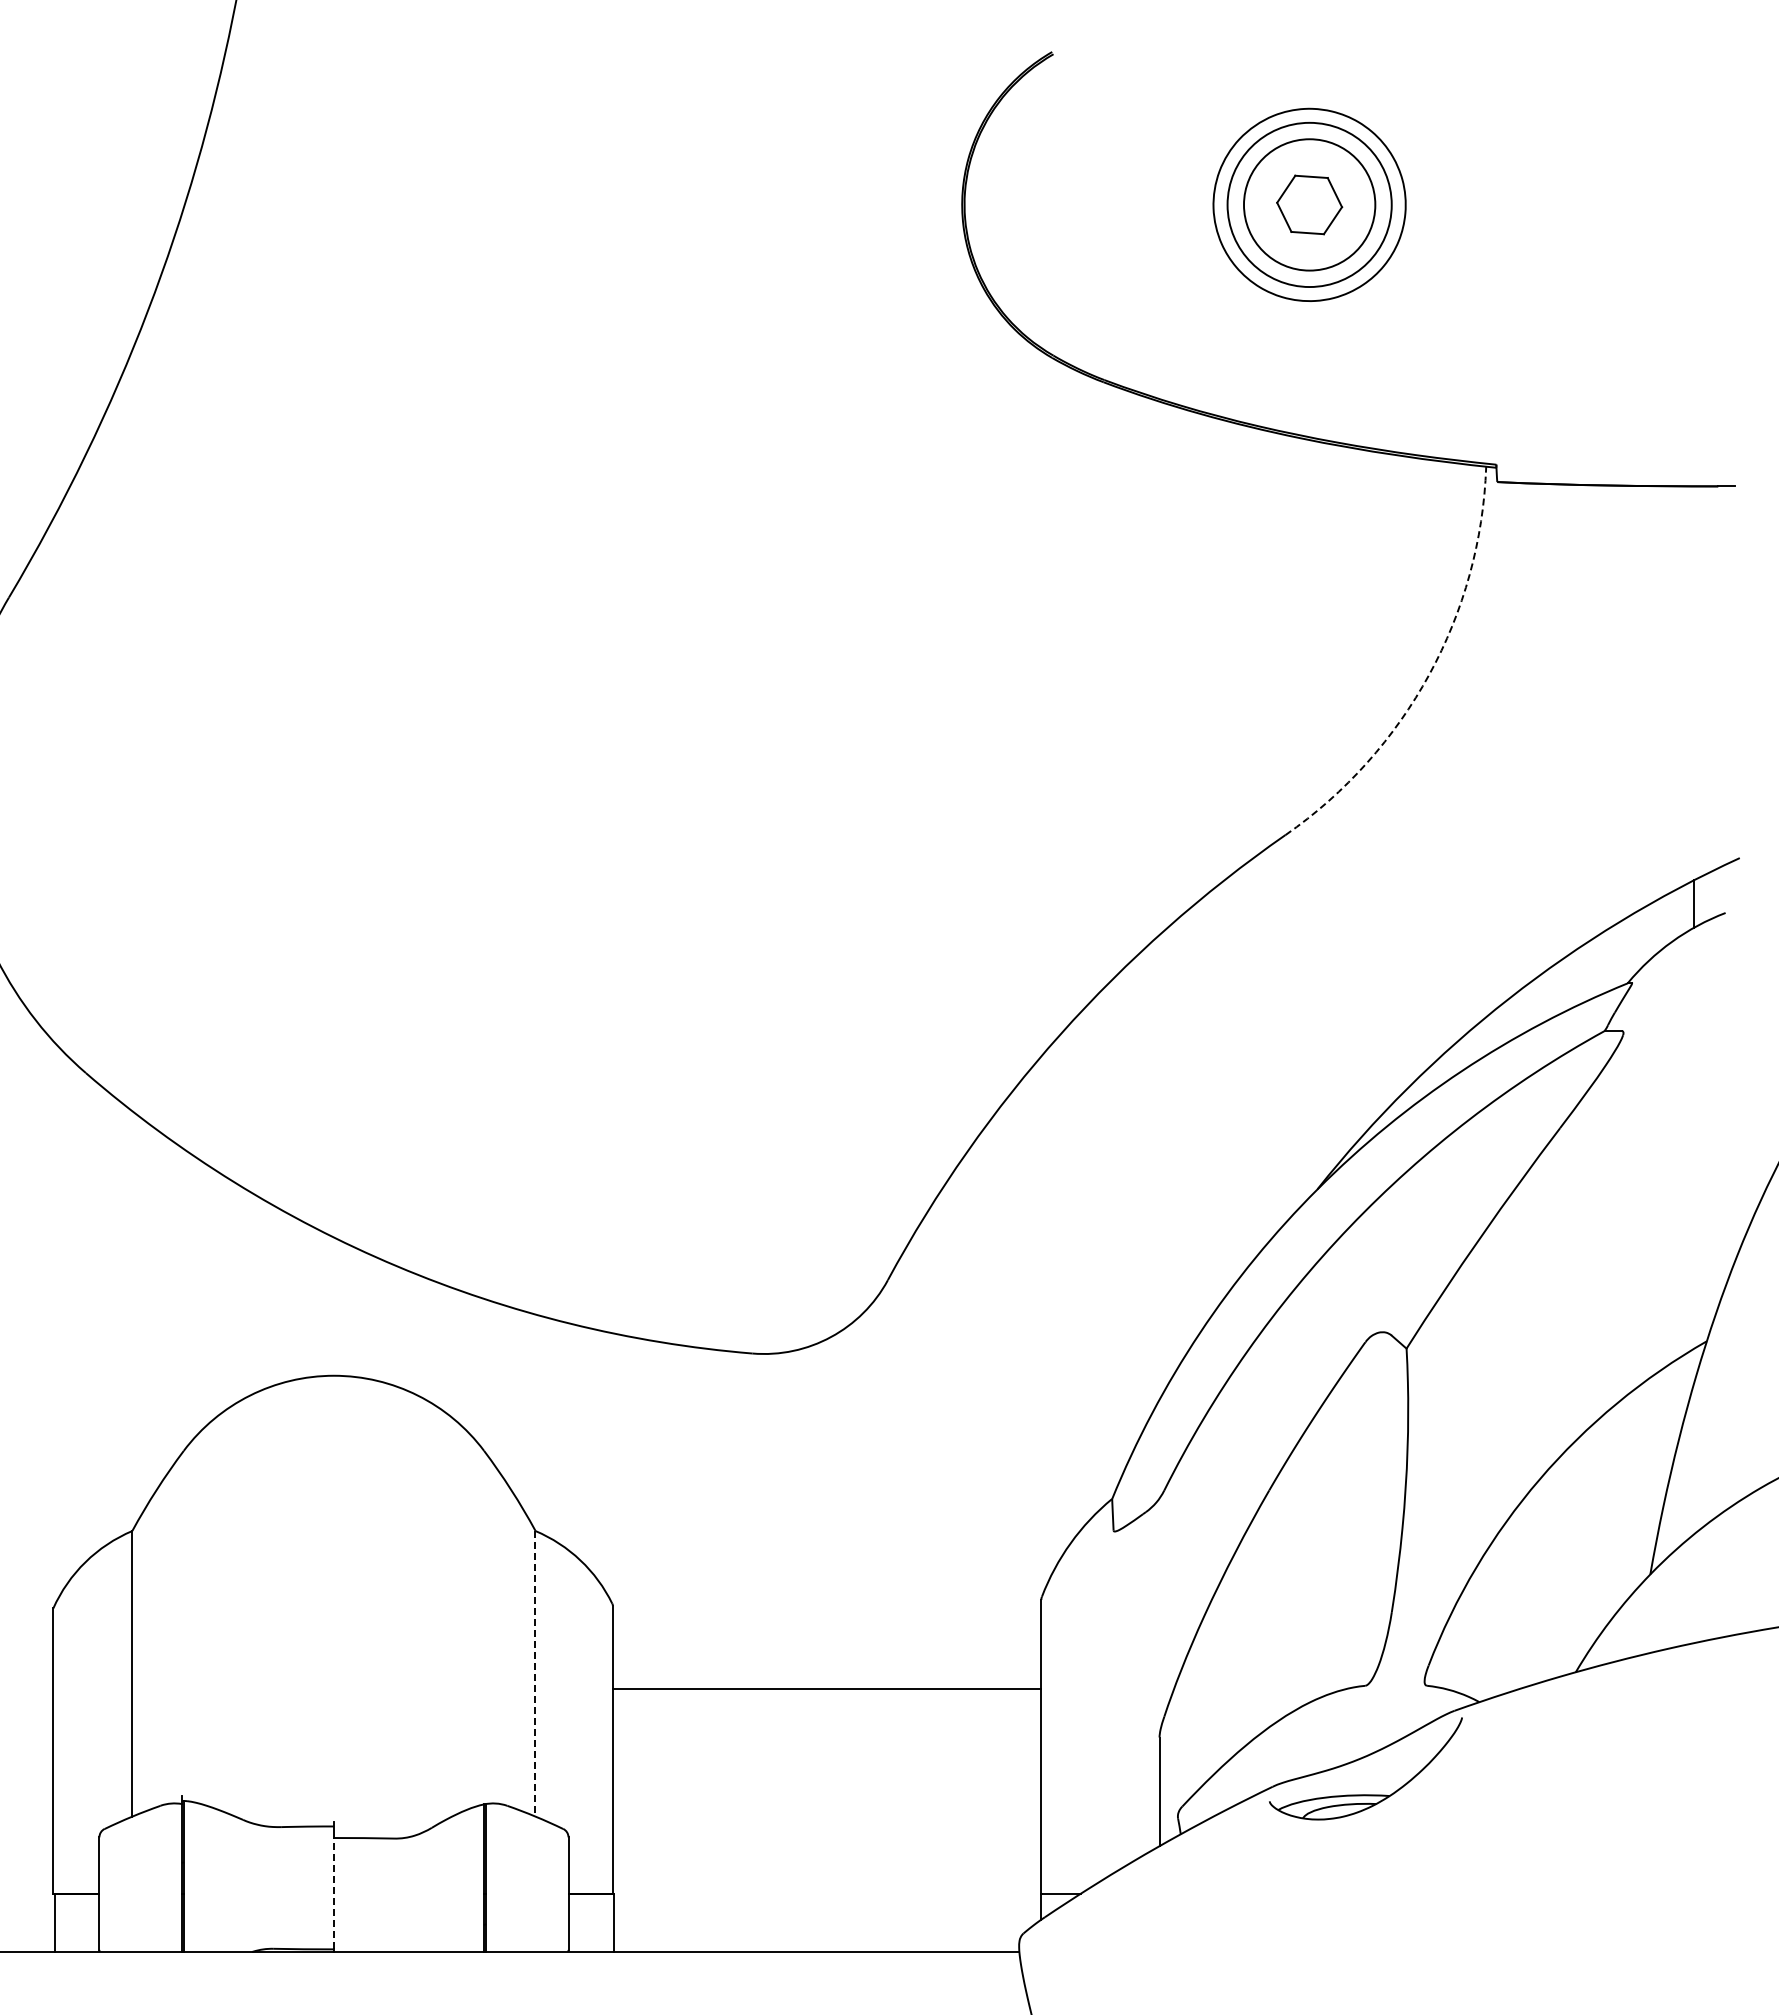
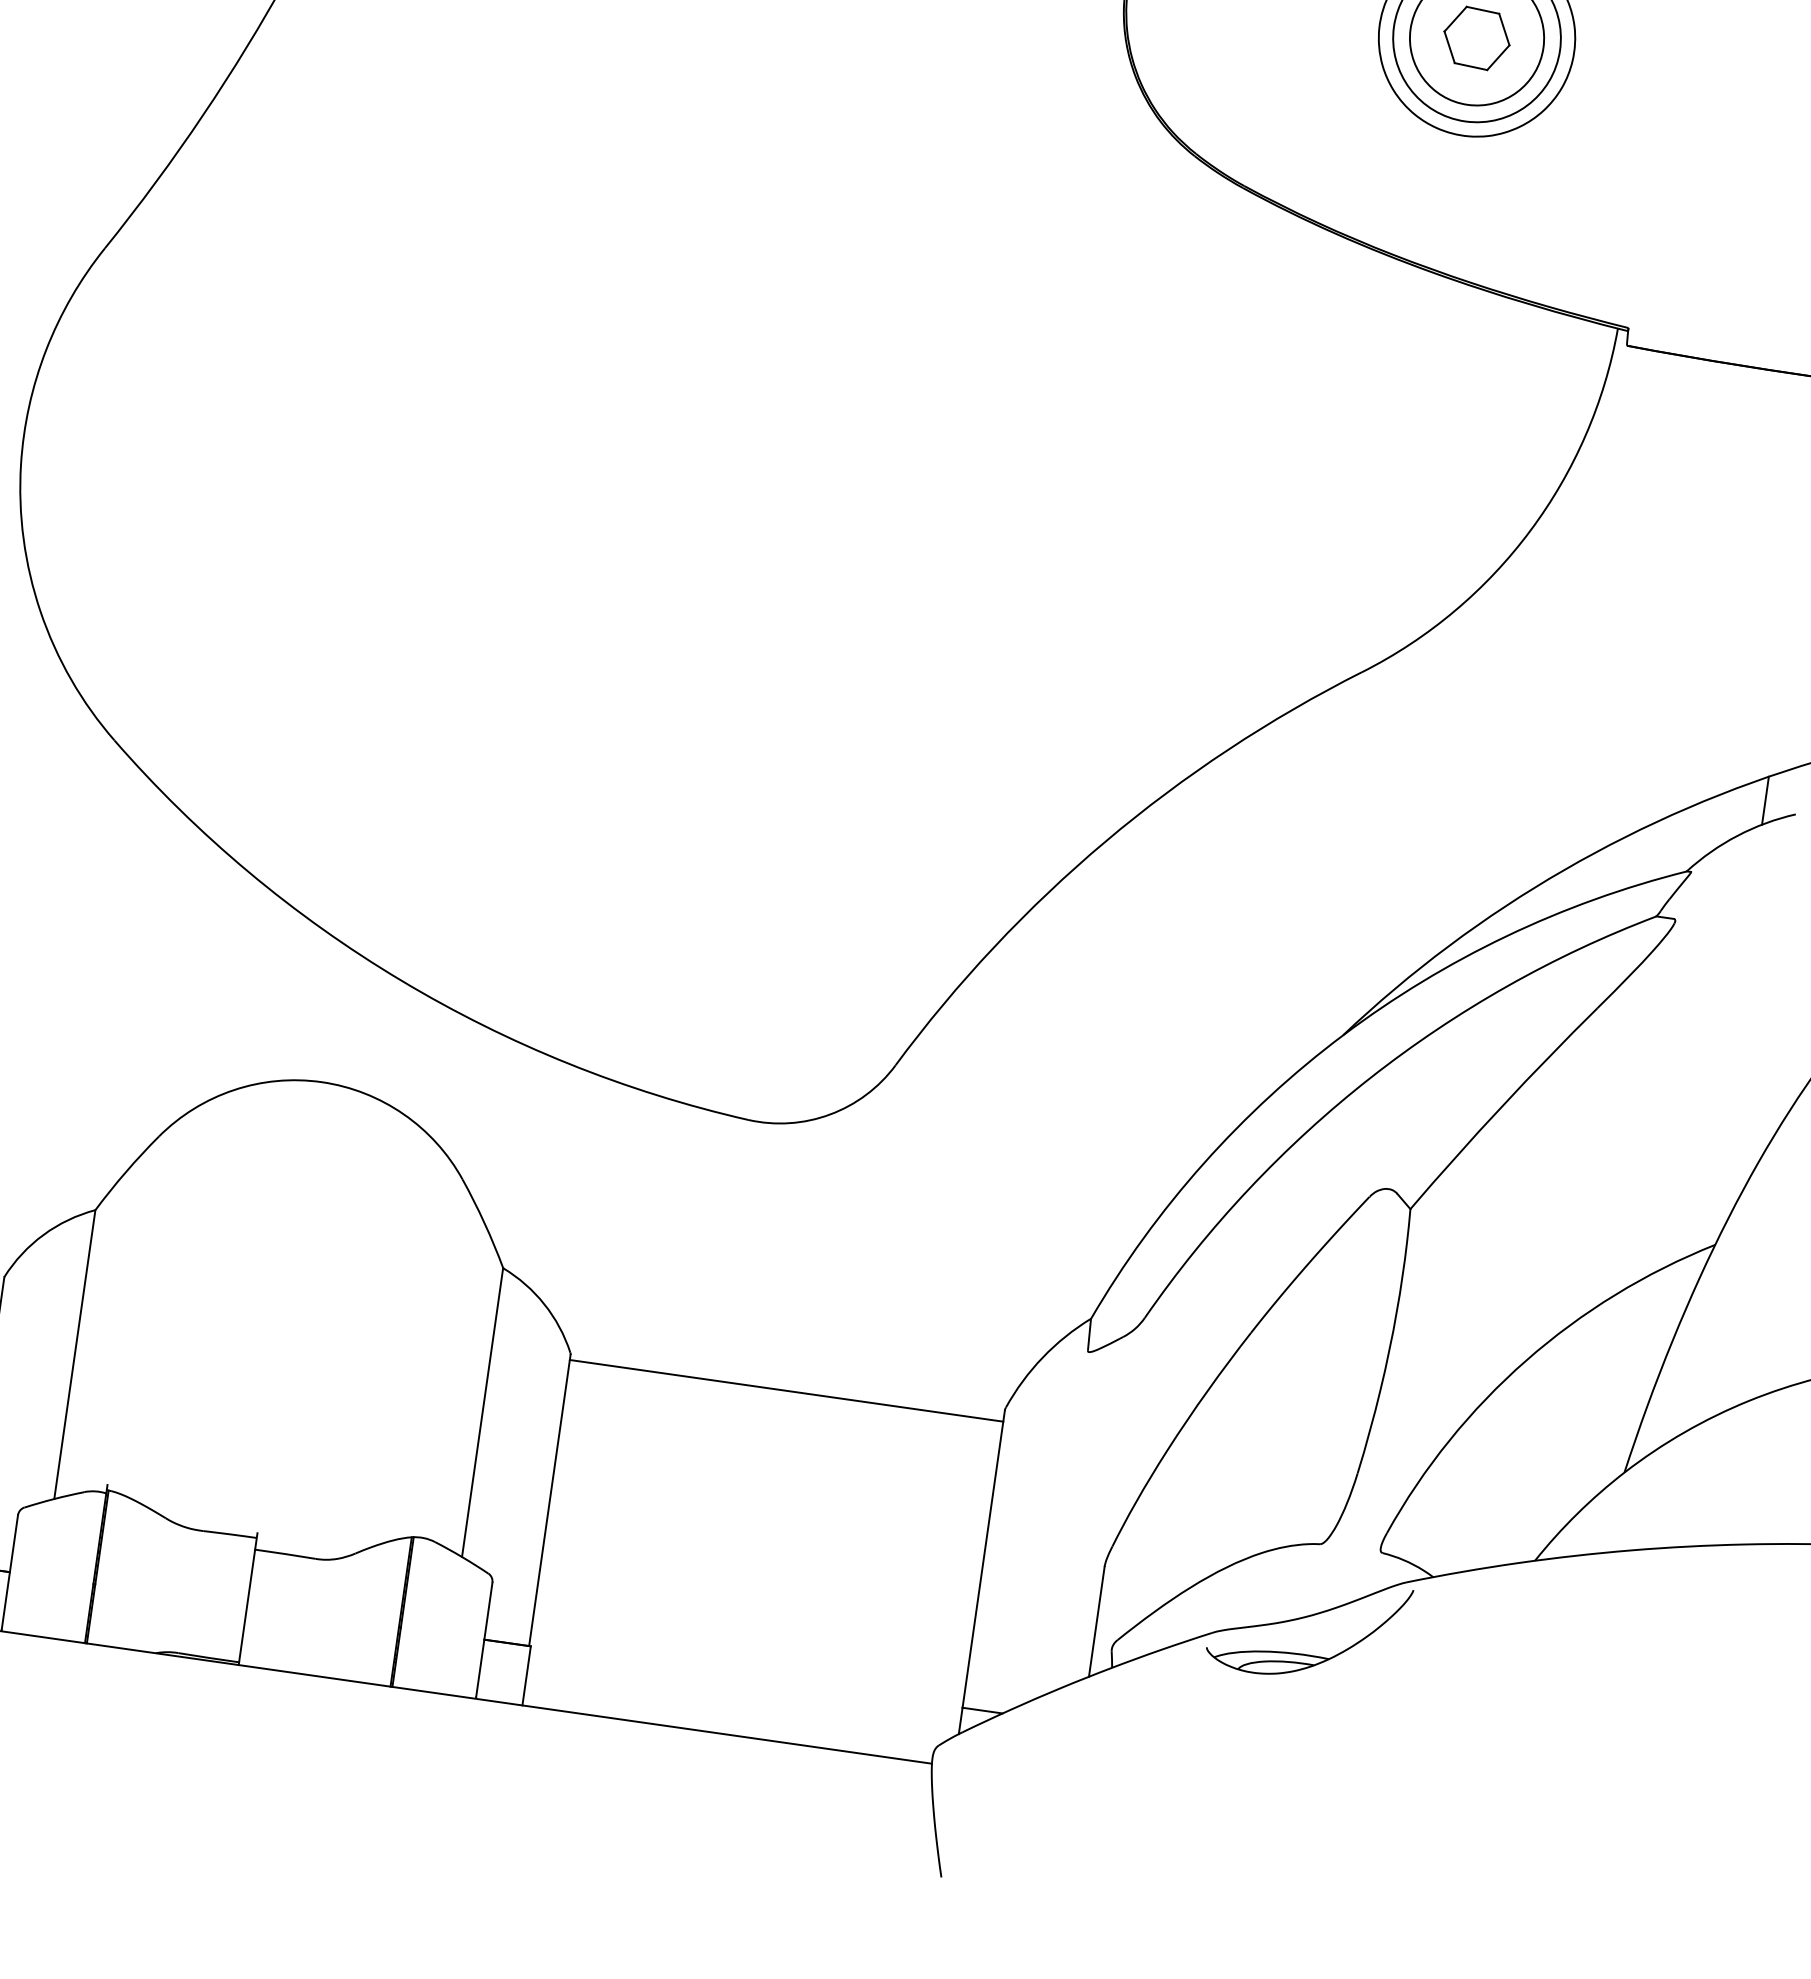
arc: (1429, 674) -> (1530, 530), dashed -> solid
line: (535, 1673) -> (482, 1412), dashed -> solid
line: (826, 1688) -> (786, 1390), moved
line: (333, 1893) -> (246, 1605), dashed -> solid

